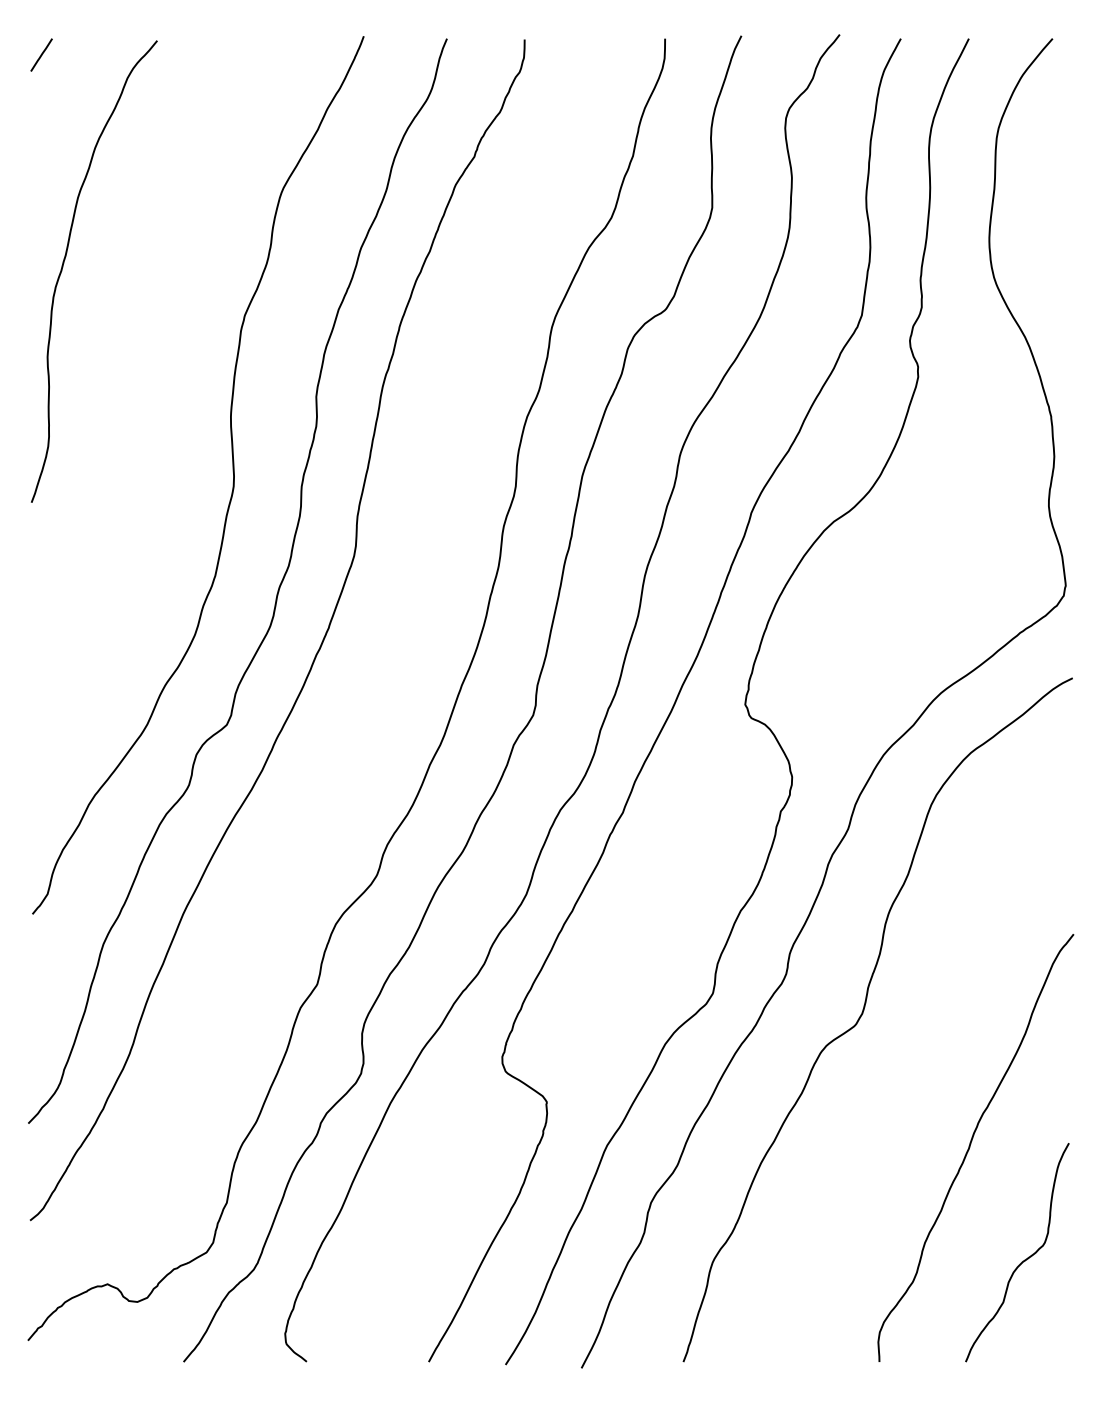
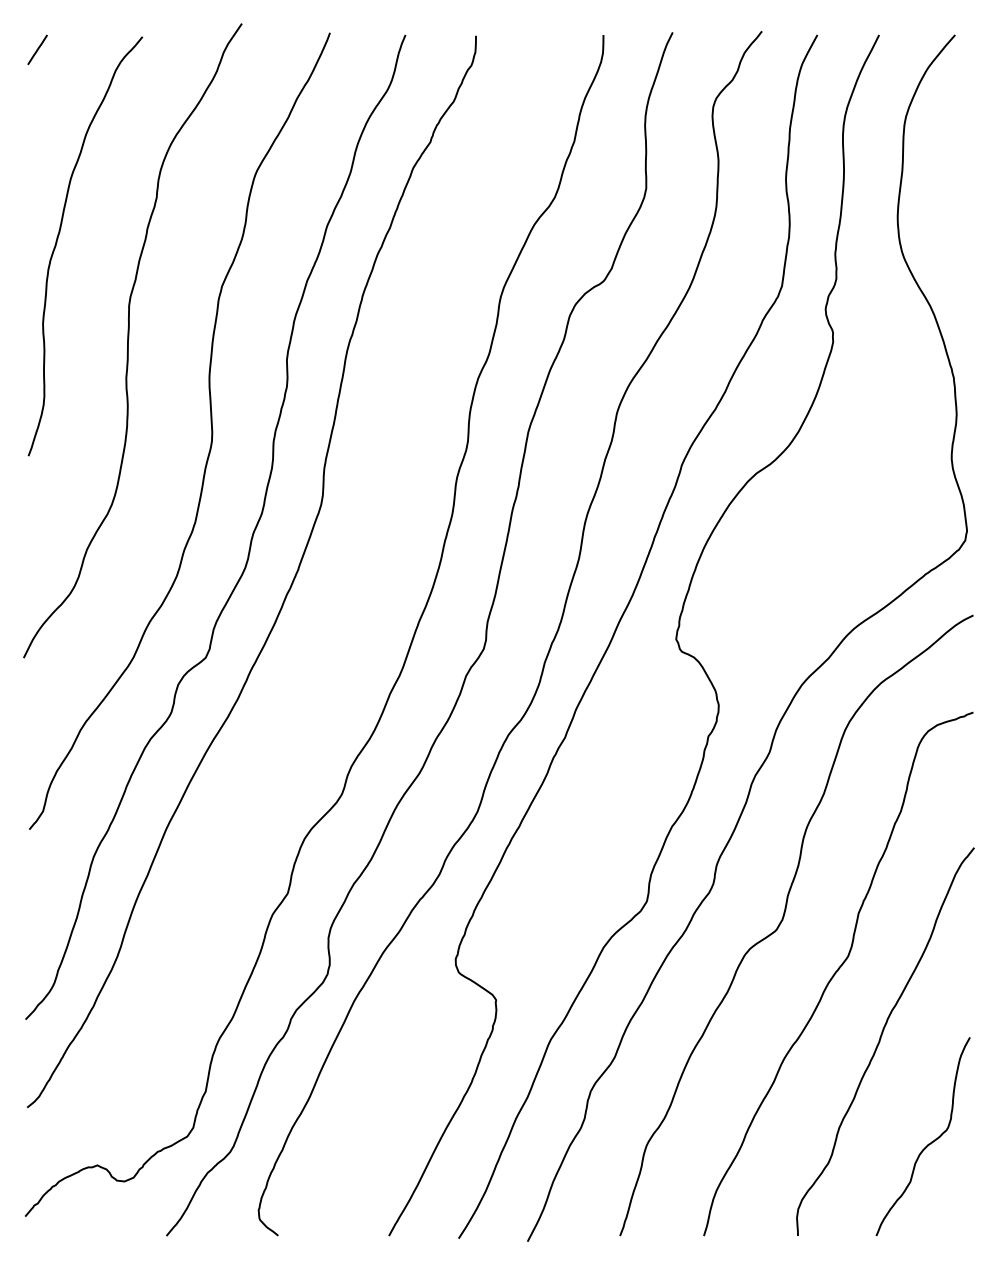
curve: (142, 373) -> (129, 338), added
curve: (922, 1071) -> (837, 972), added

